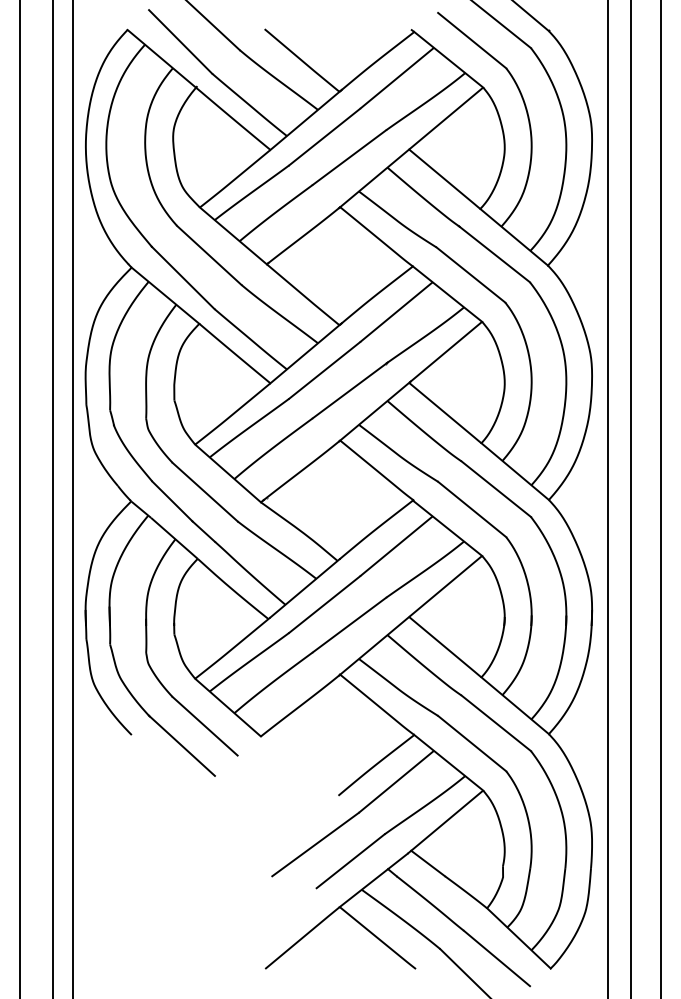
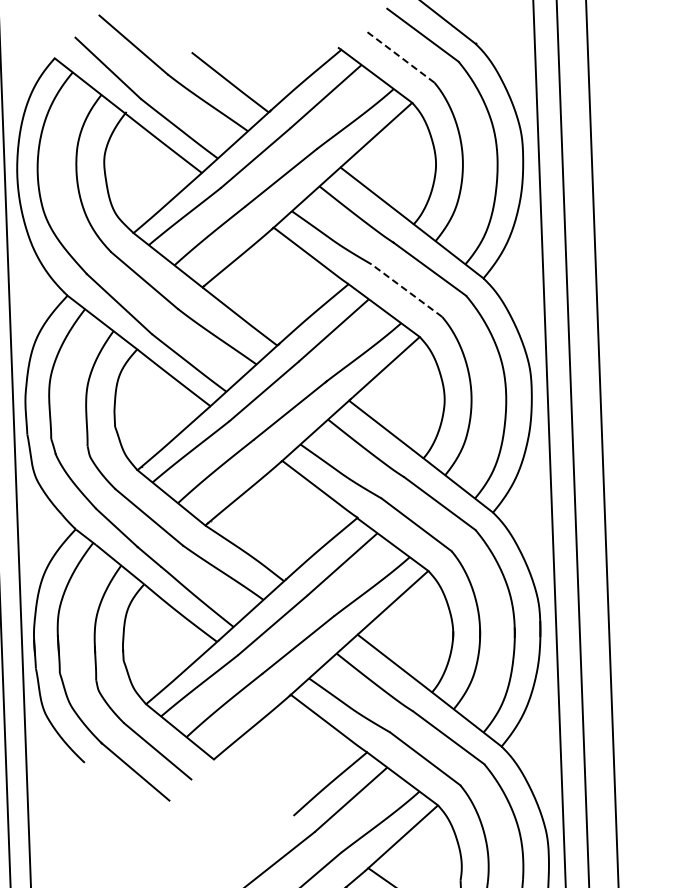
line: (472, 40) -> (399, 56), solid -> dashed
line: (470, 275) -> (406, 291), solid -> dashed

